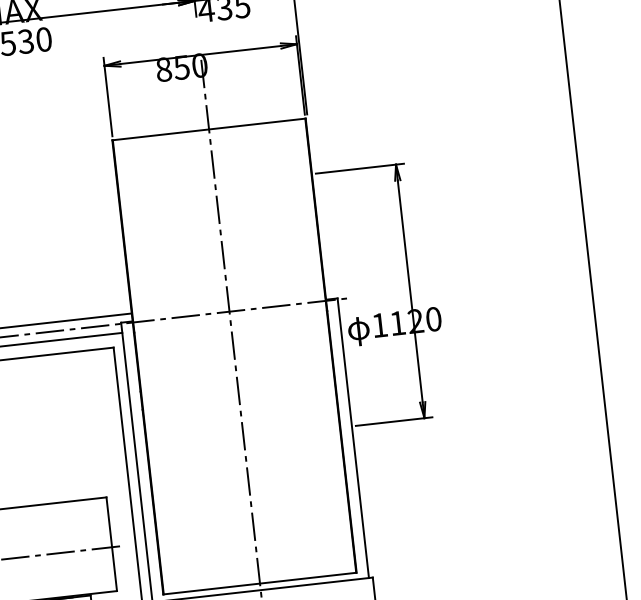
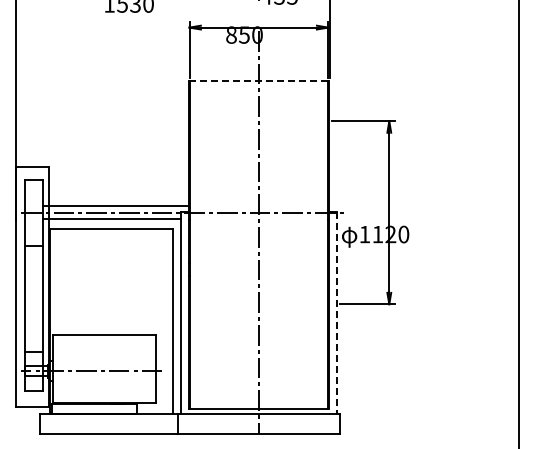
line: (208, 129) -> (258, 81), solid -> dashed
line: (352, 437) -> (336, 312), solid -> dashed

